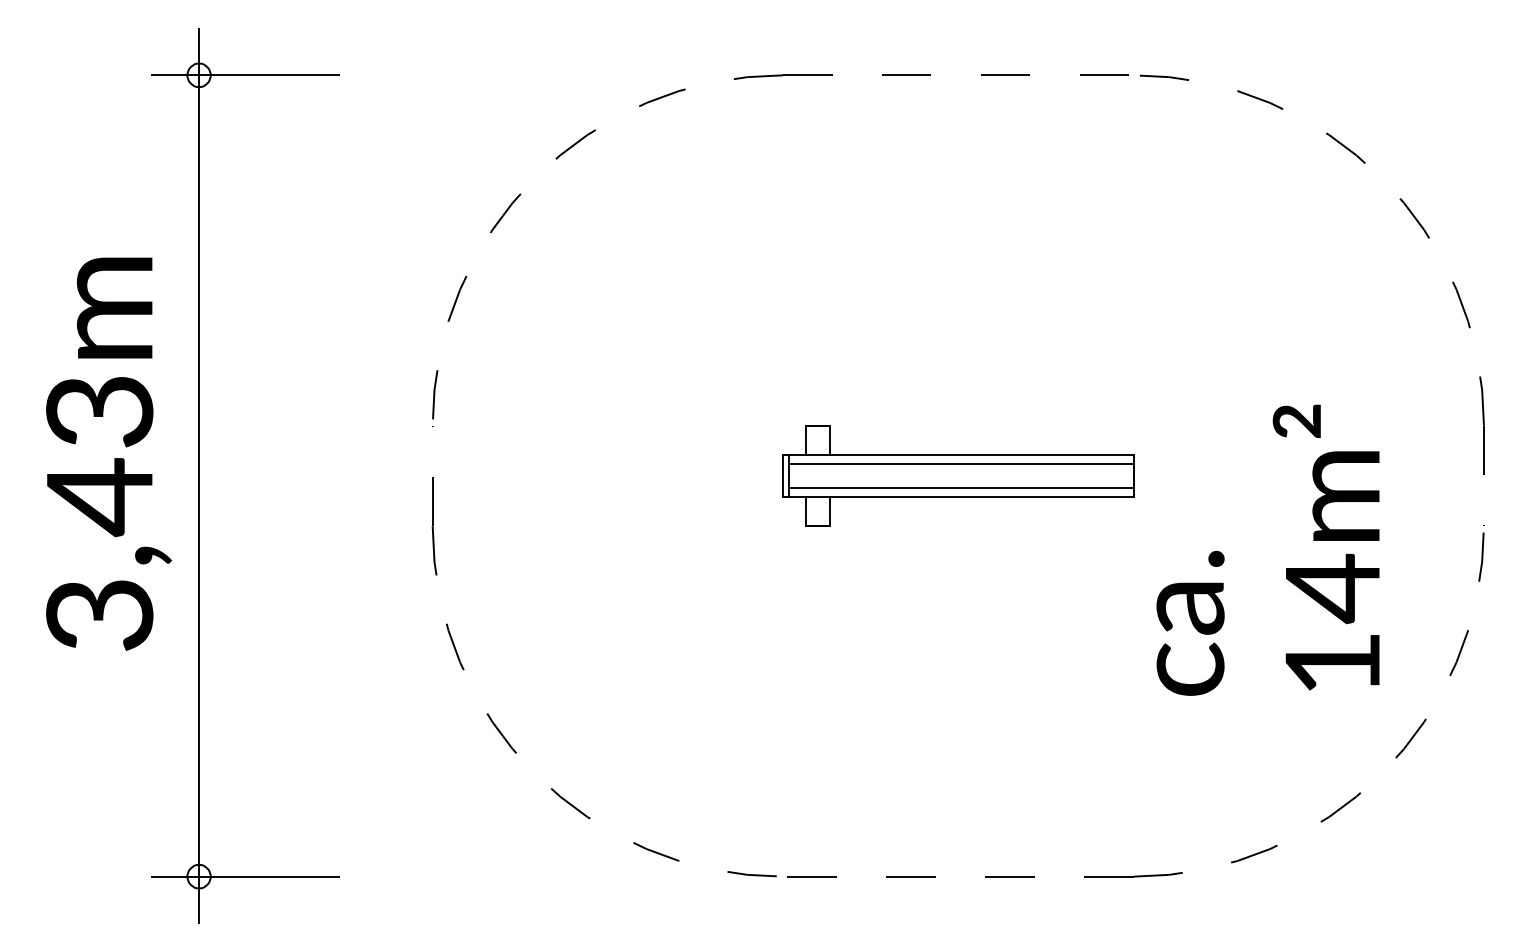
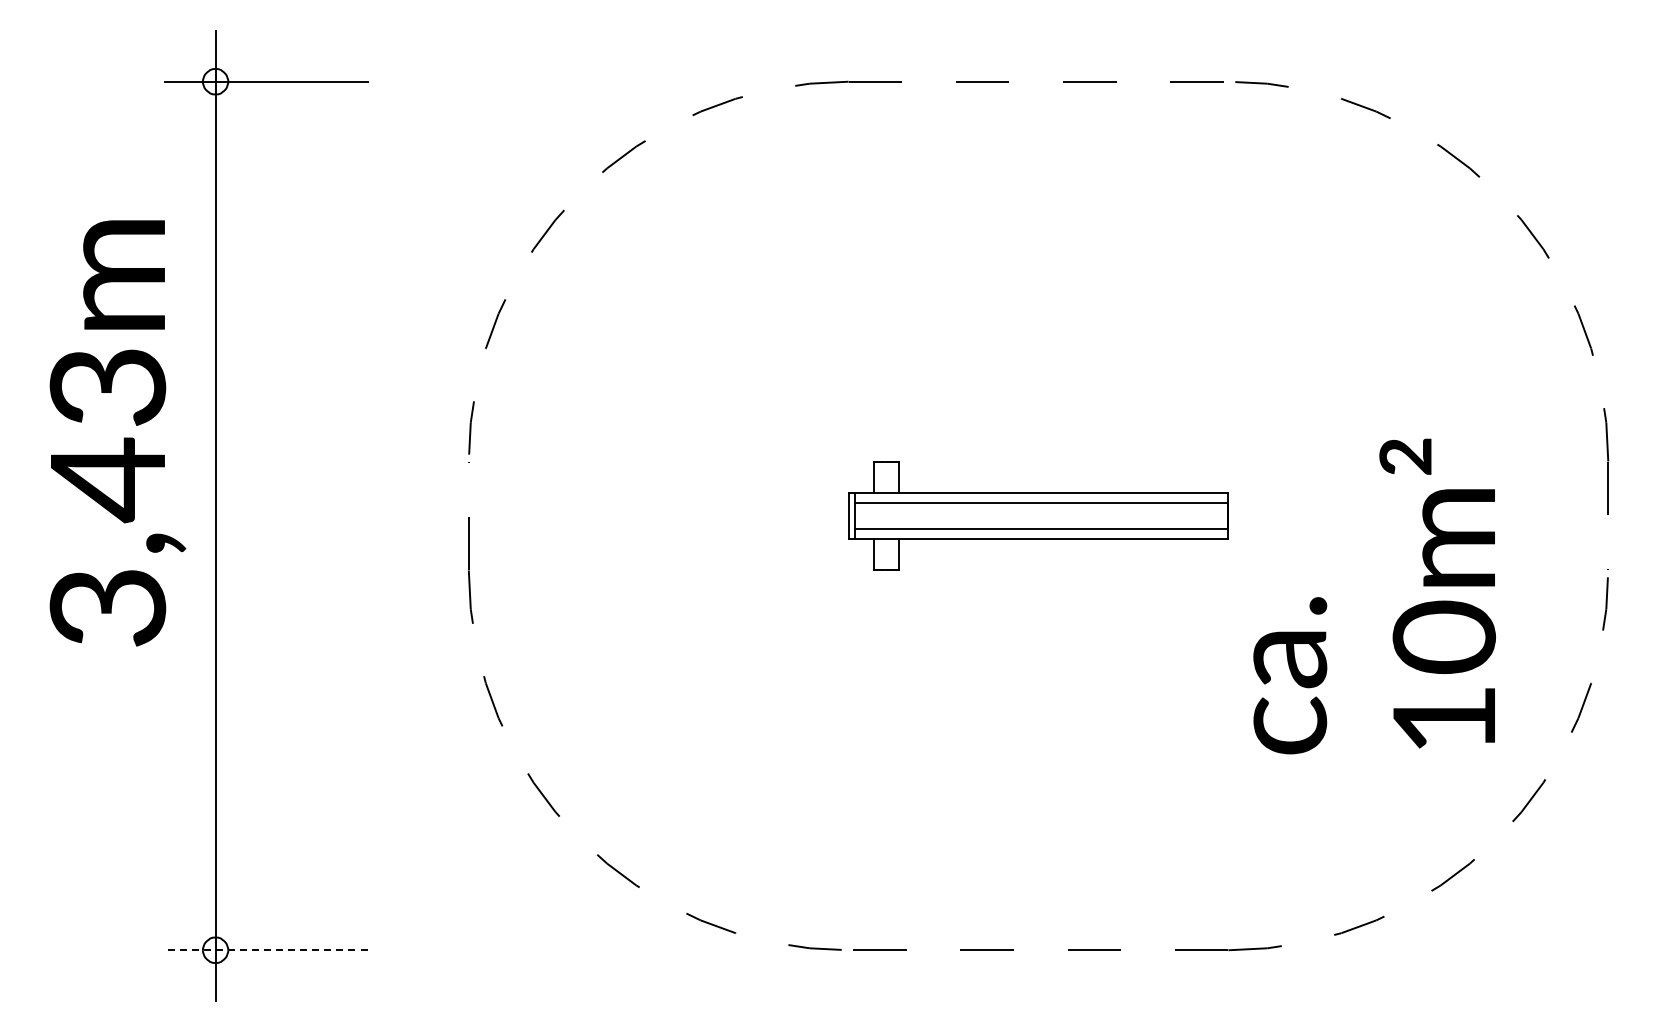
text: (108, 454) -> (117, 433), moved
text: (1332, 589) -> (1444, 638), 14m² -> 10m²
line: (245, 876) -> (265, 950), solid -> dashed

